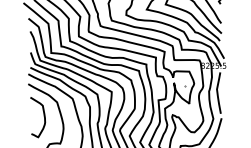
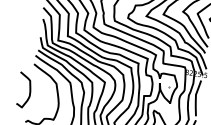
curve: (43, 116) -> (29, 90), moved

